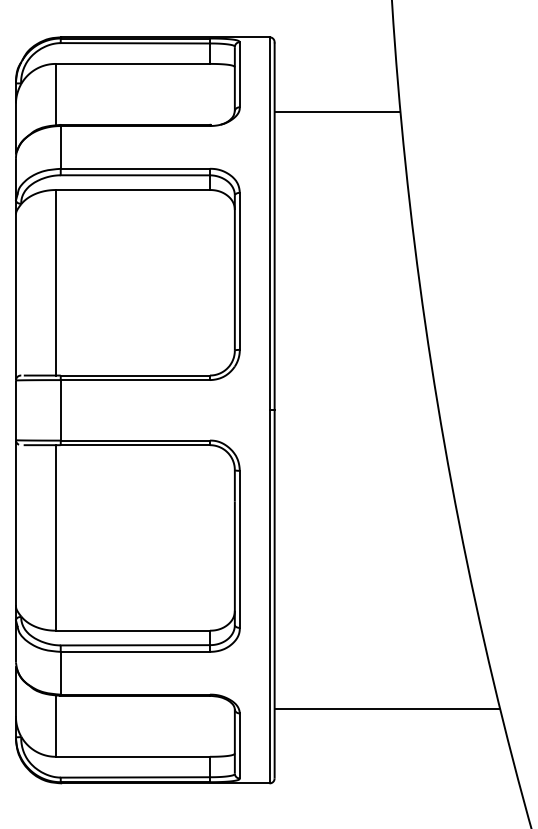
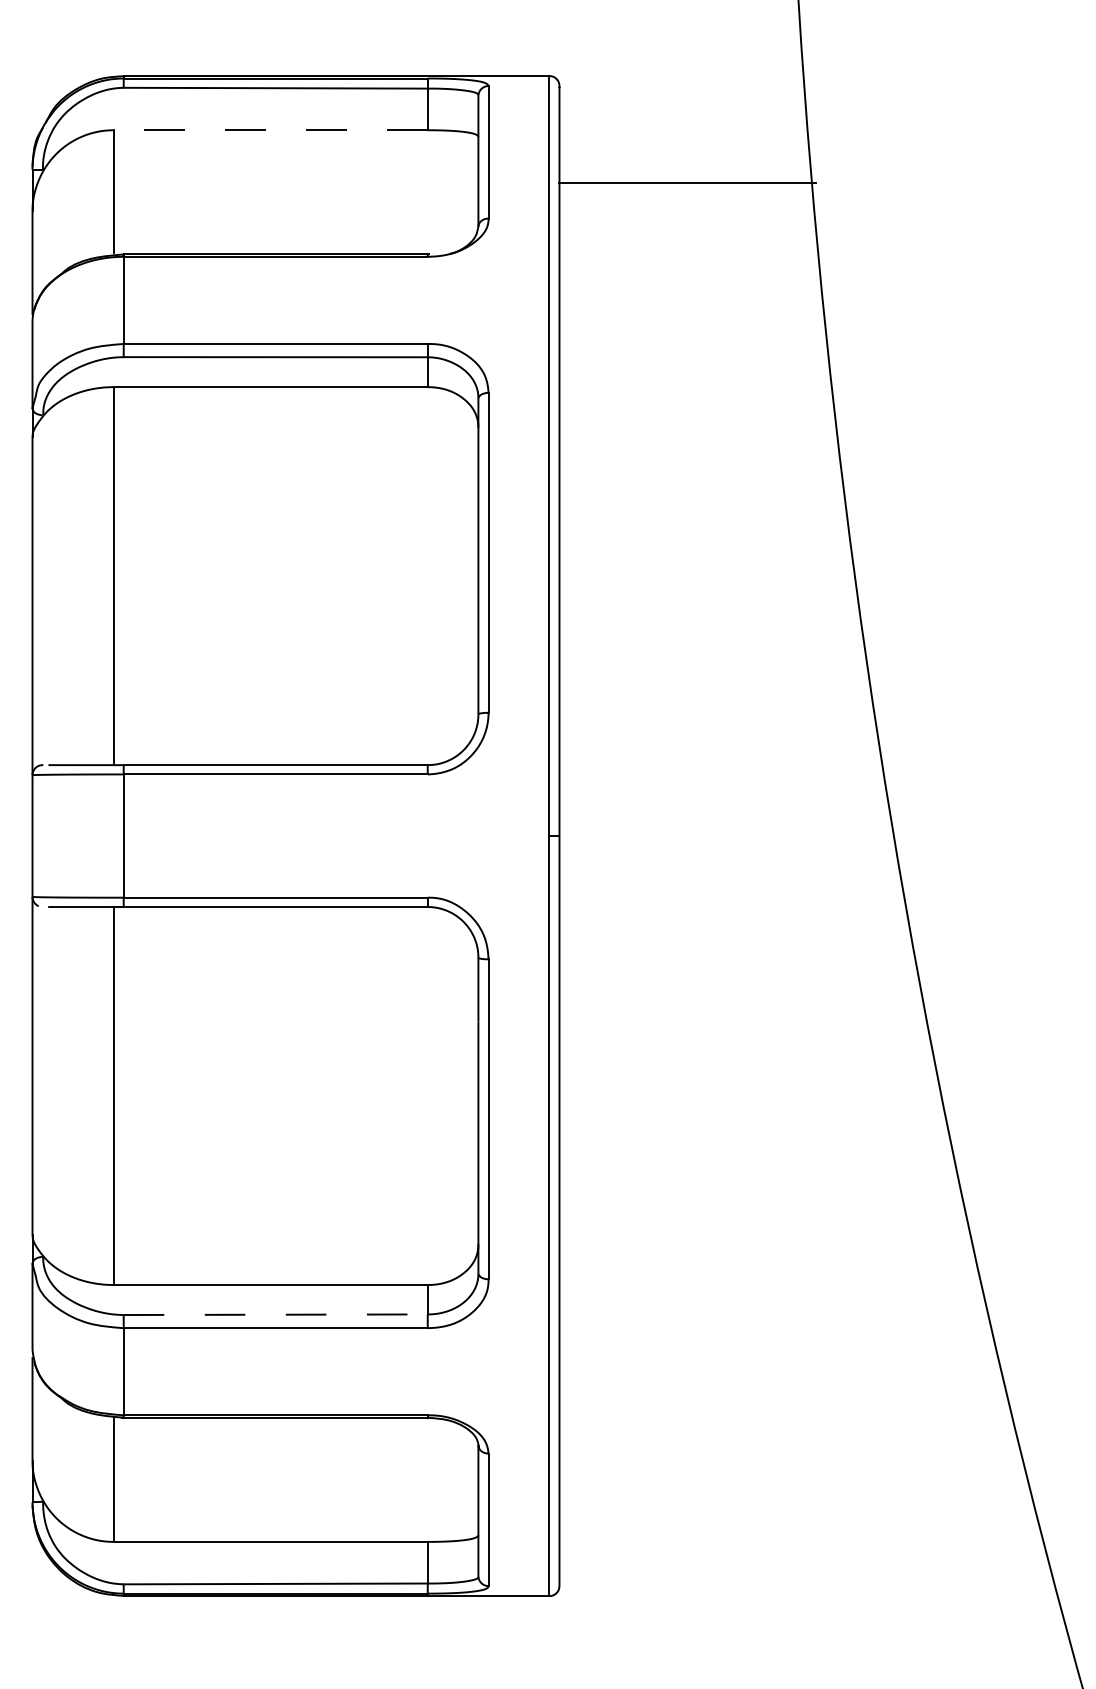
line: (132, 63) -> (269, 129), solid -> dashed
line: (337, 111) -> (687, 182), moved
line: (135, 645) -> (276, 1315), solid -> dashed
line: (387, 708) -> (789, 1443), removed

